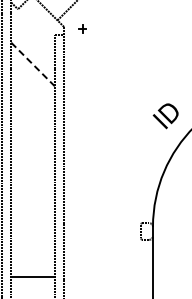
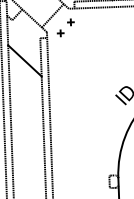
part: (96, 14) -> (70, 22), added
line: (33, 64) -> (25, 60), dashed -> solid

